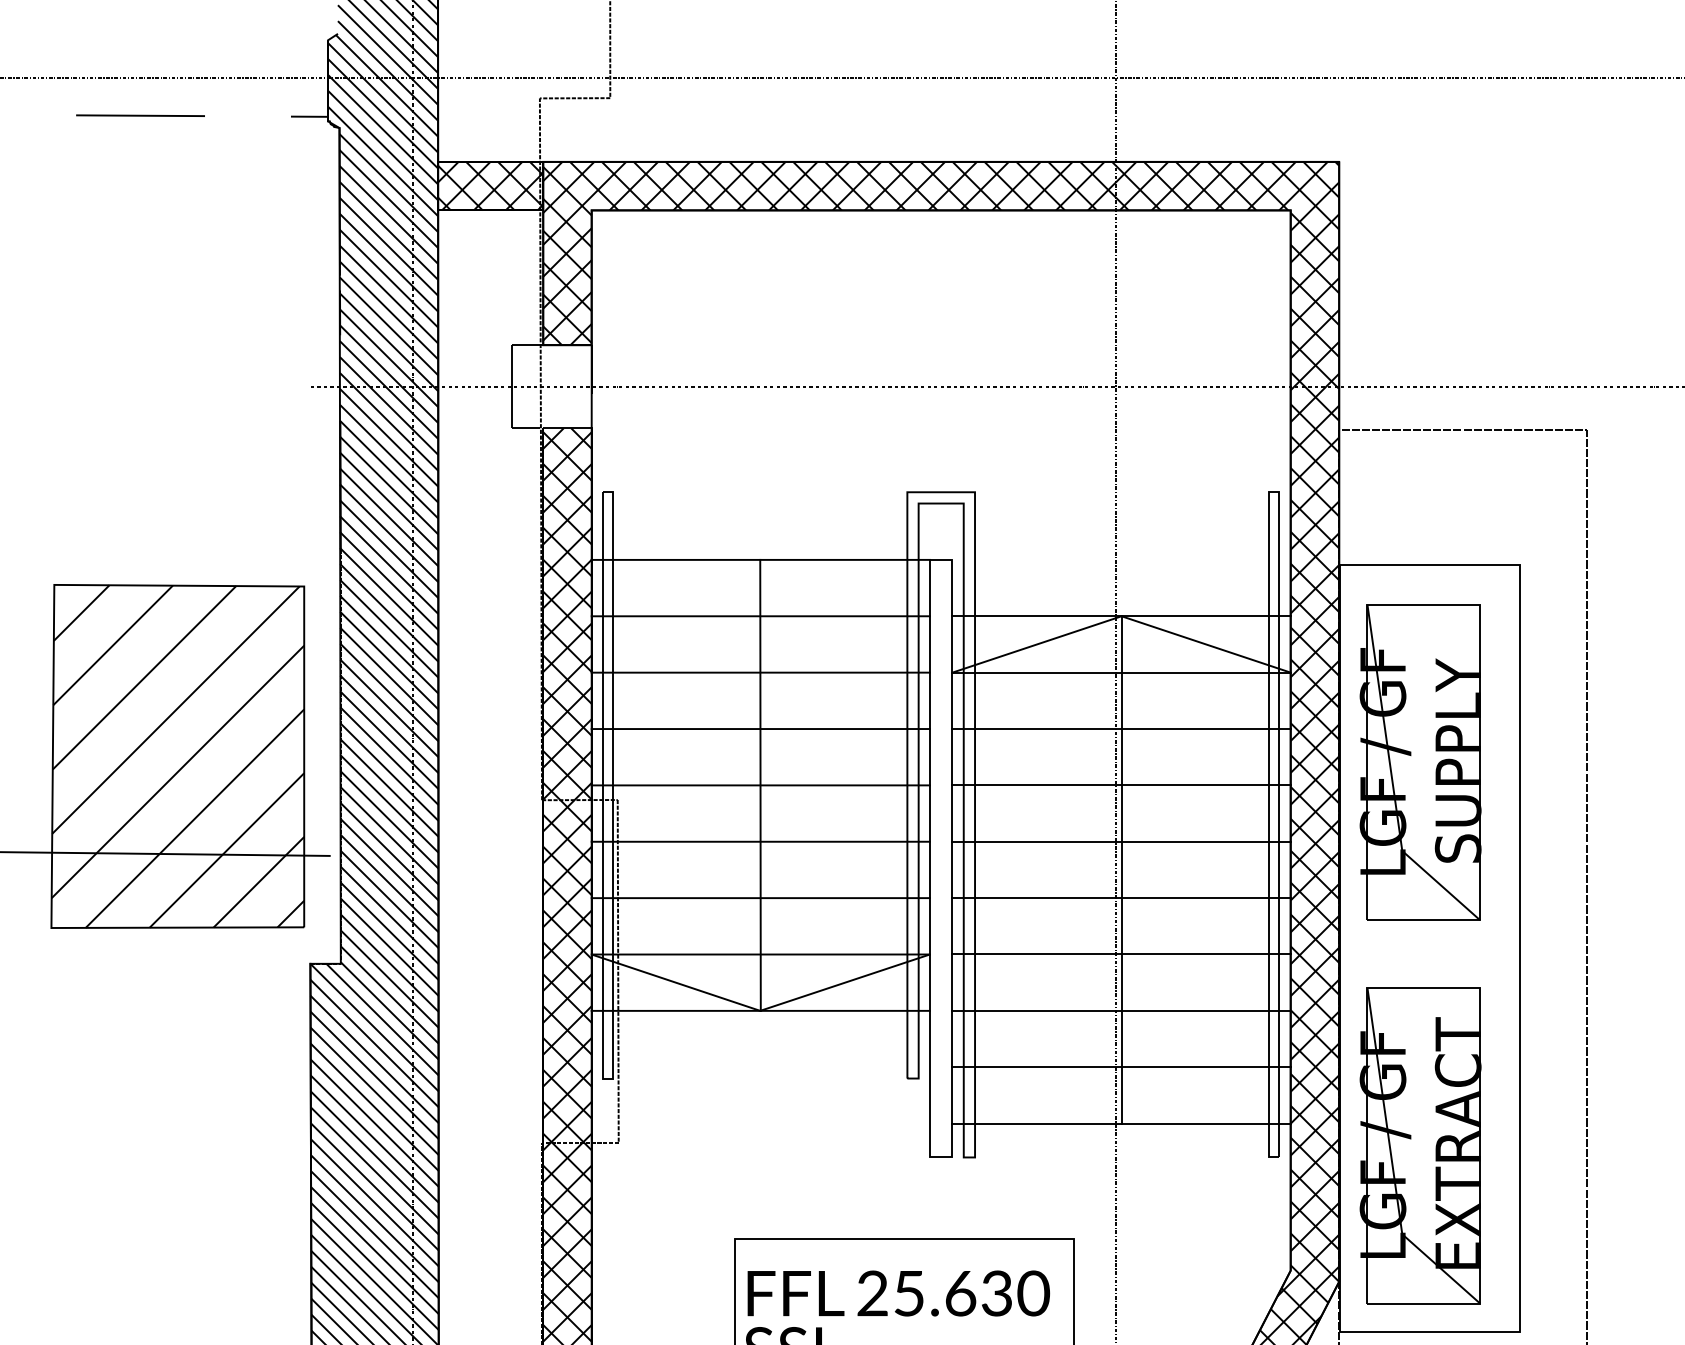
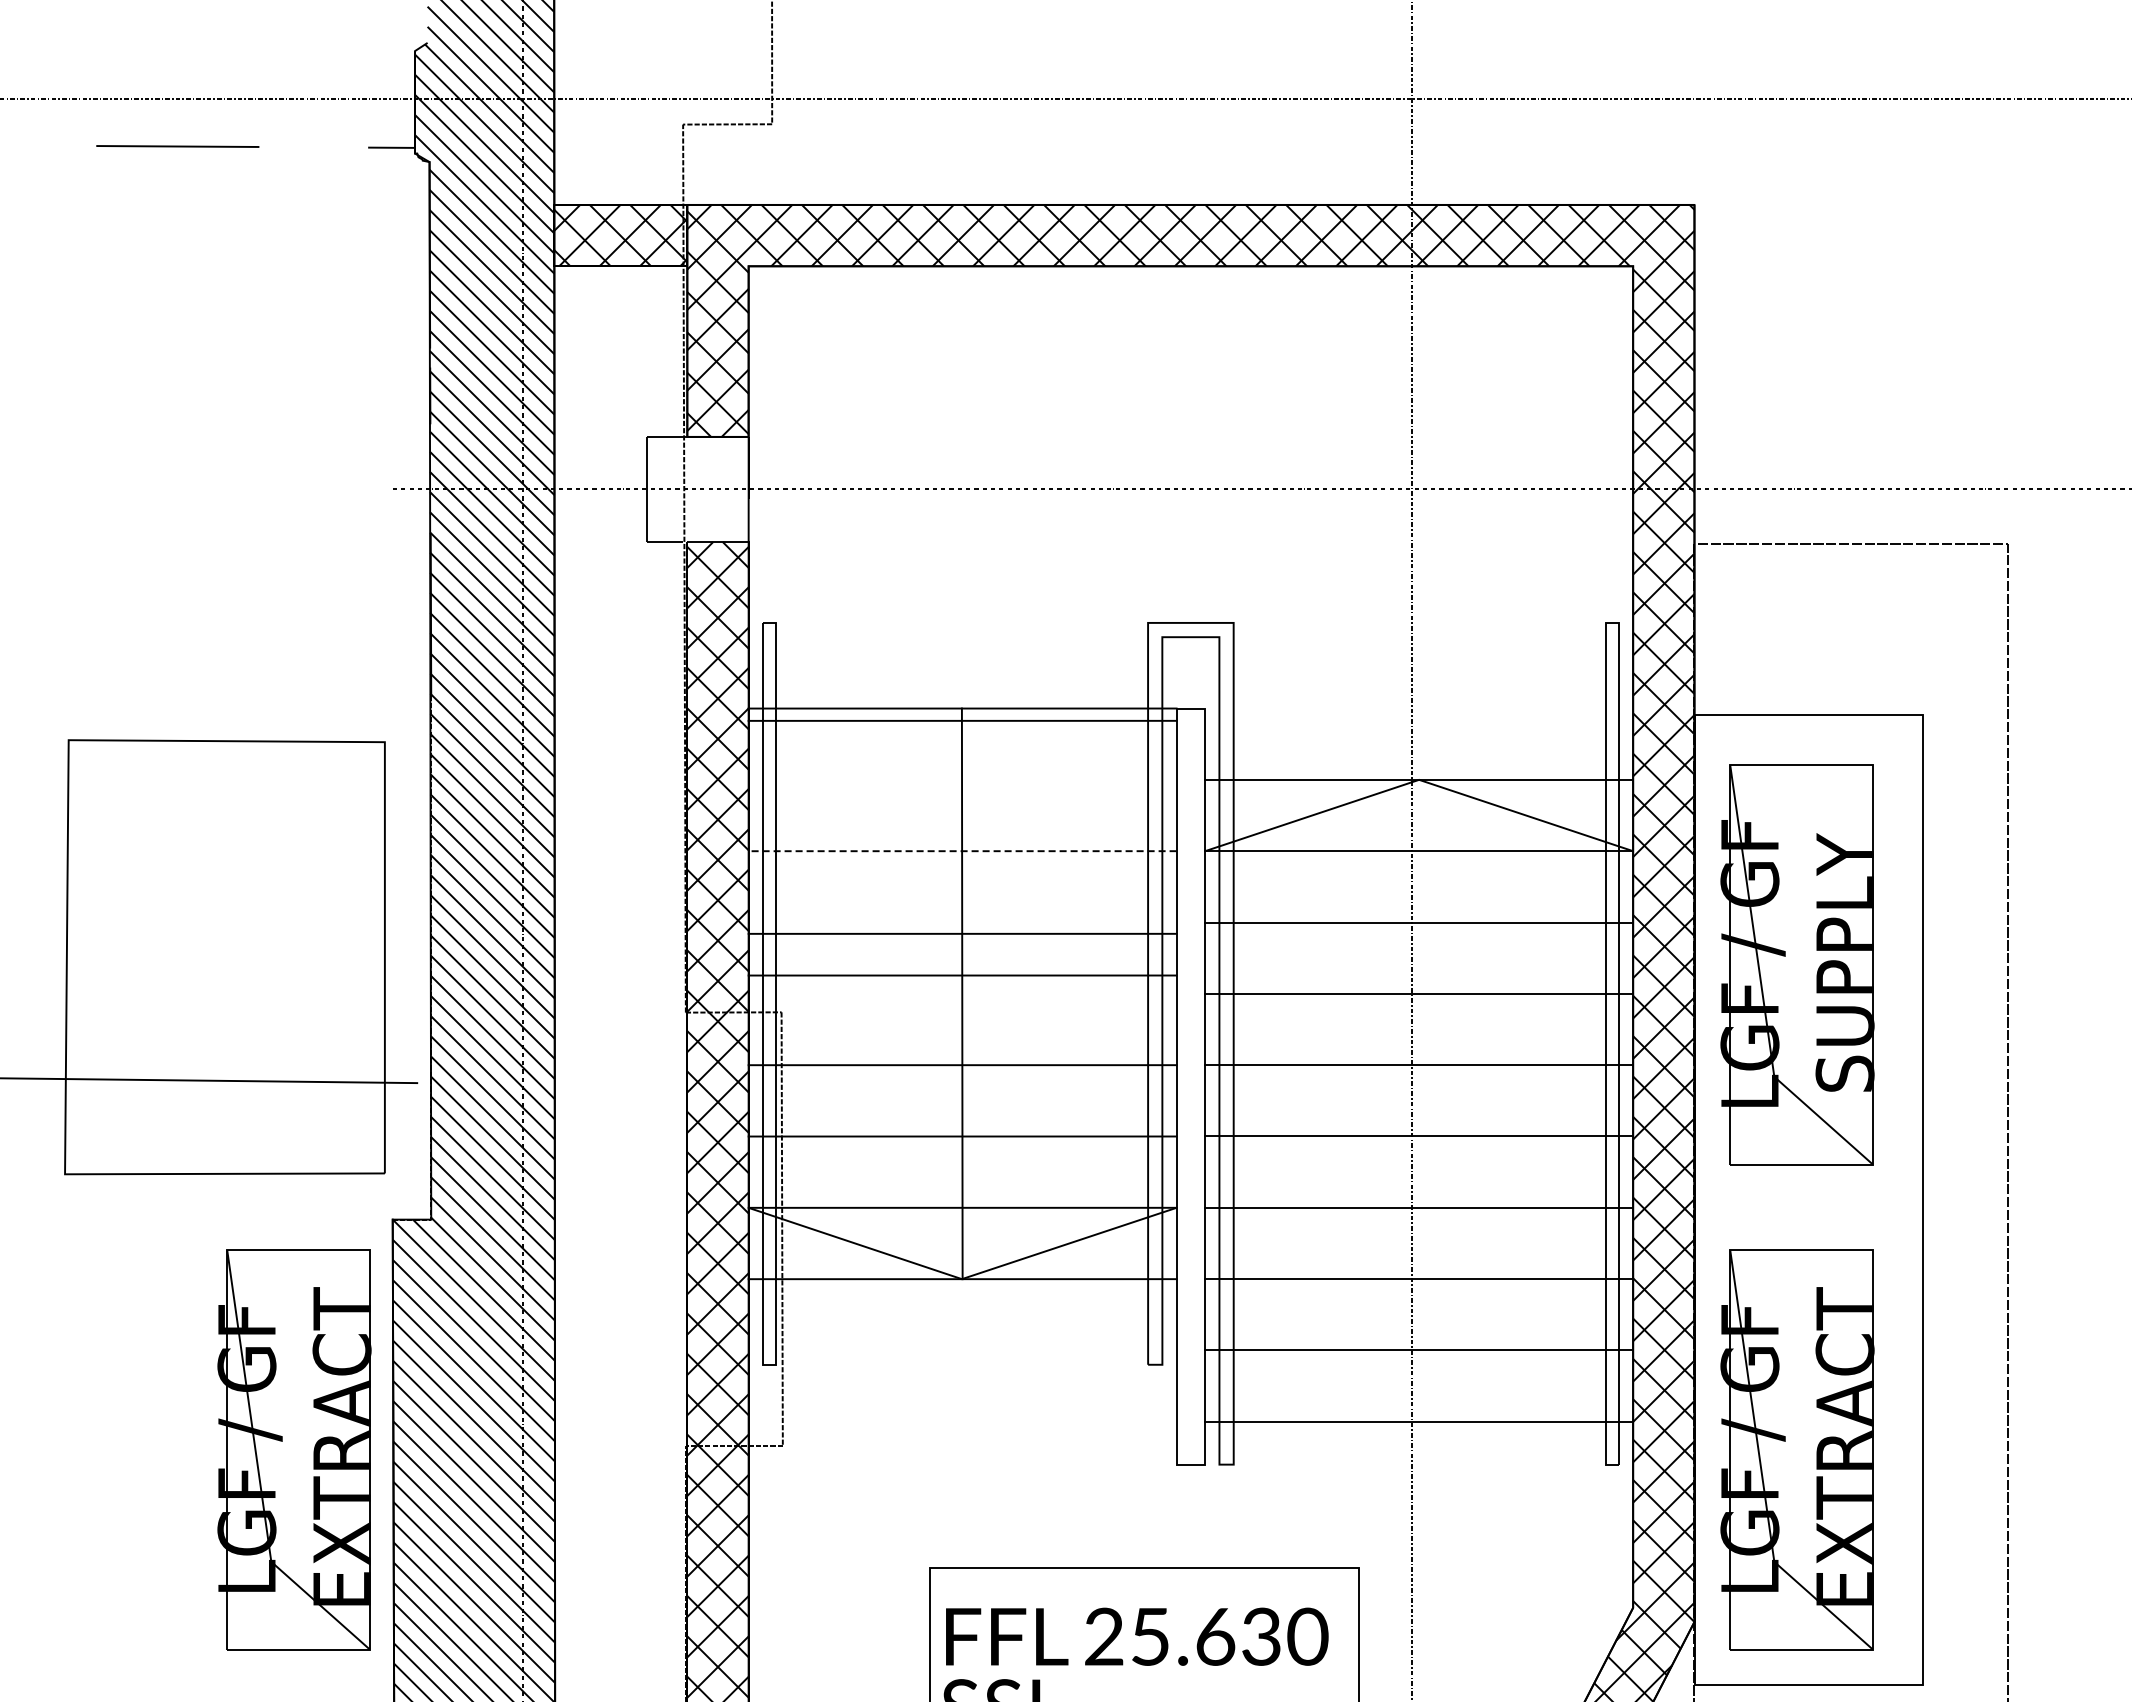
line: (760, 615) -> (962, 720), moved
line: (760, 672) -> (962, 851), solid -> dashed
line: (760, 729) -> (962, 975), moved
hatch: (177, 756) -> (224, 957), removed
line: (760, 785) -> (962, 933), moved
line: (1121, 869) -> (1419, 1100), removed
part: (232, 1145) -> (294, 1449), added

